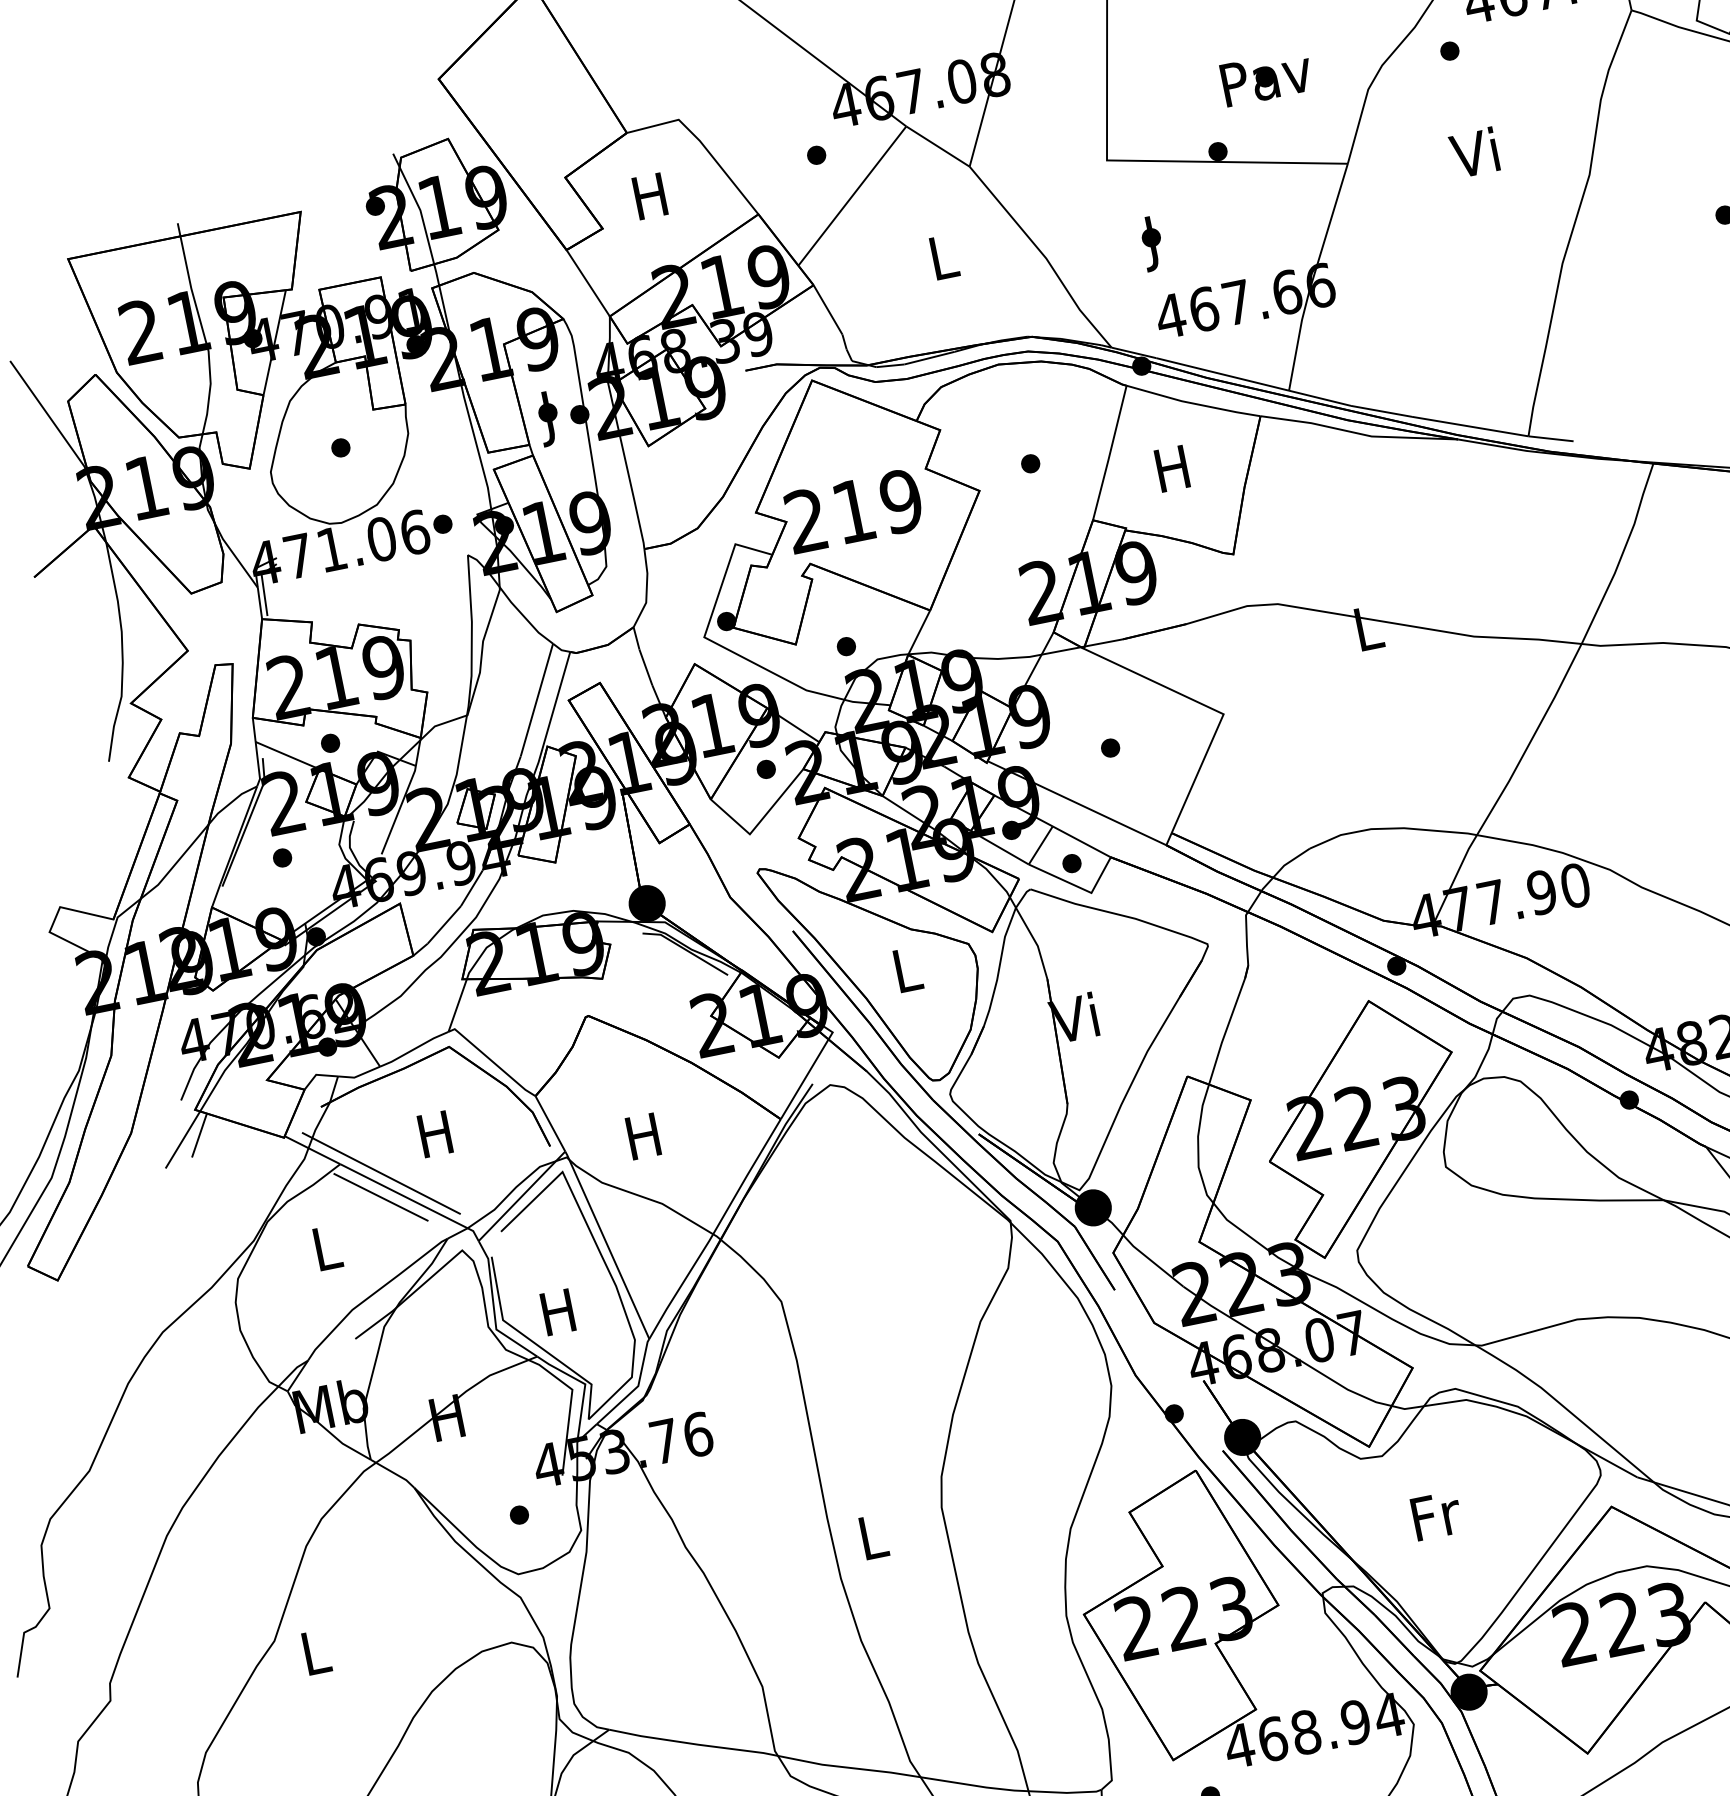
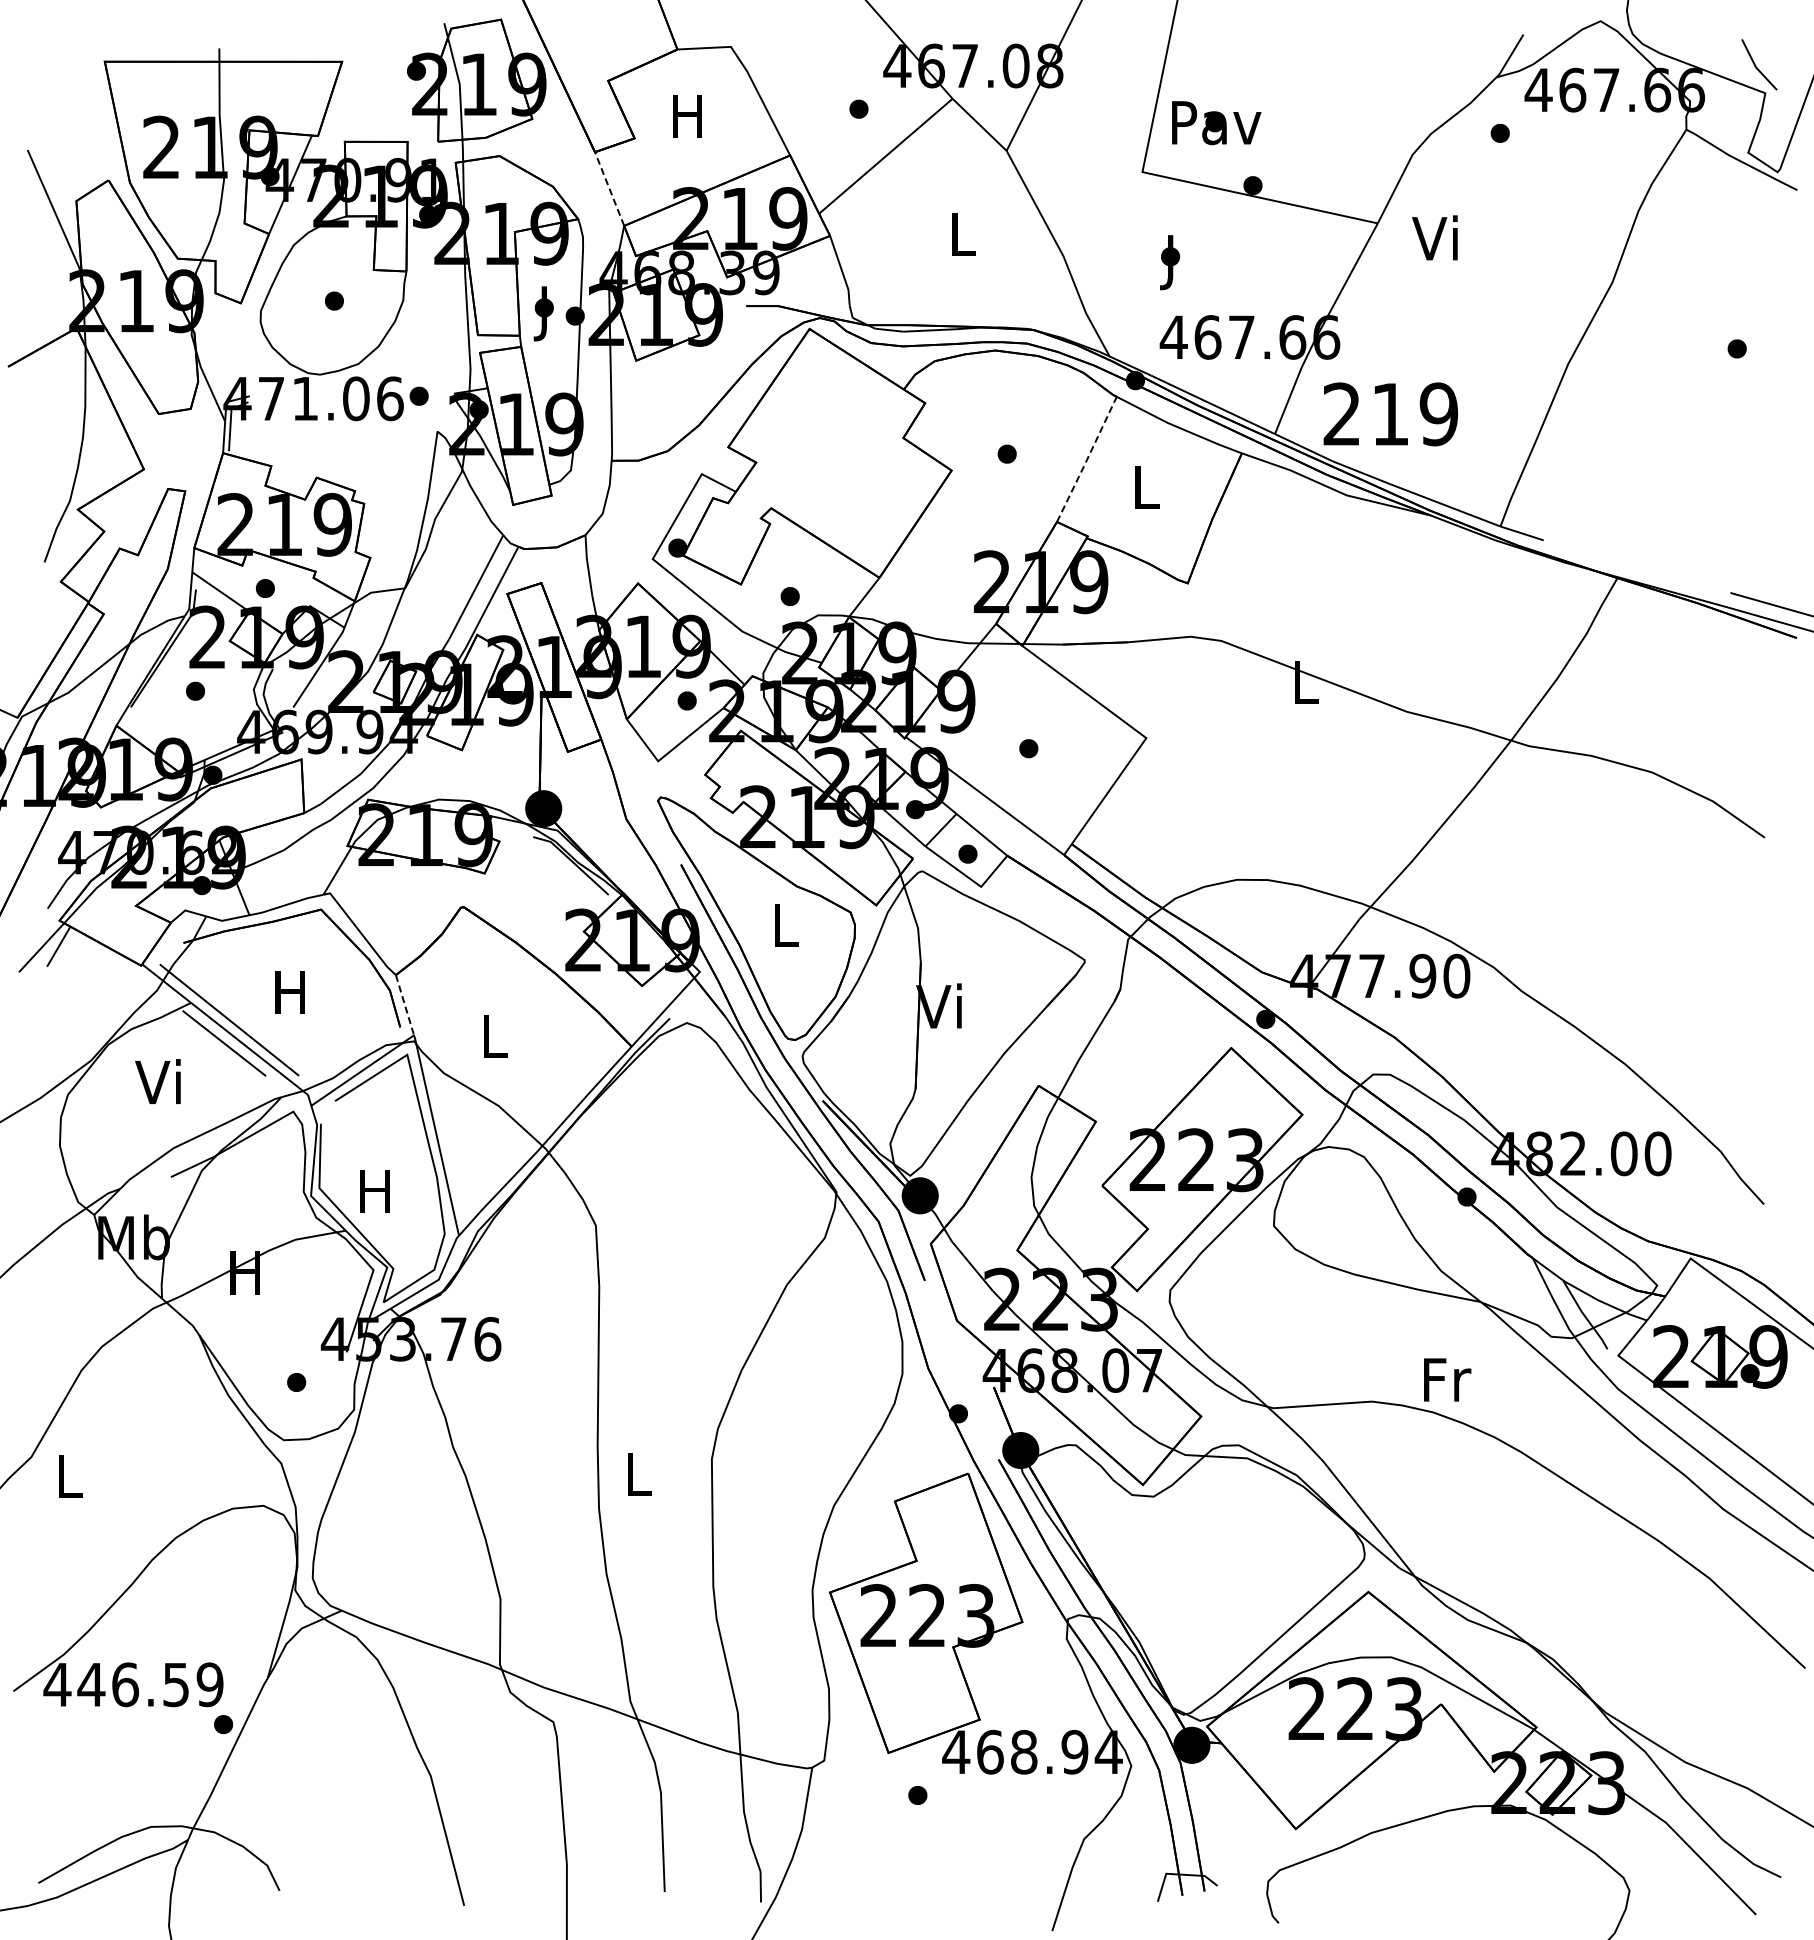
text: (1266, 78) -> (1216, 123), moved
text: (1473, 152) -> (1434, 237), moved
line: (588, 283) -> (609, 189), solid -> dashed
line: (1109, 454) -> (1086, 460), solid -> dashed
text: (1171, 469) -> (1144, 487), H -> L
text: (853, 511) -> (1390, 414), moved
line: (550, 1124) -> (405, 1005), solid -> dashed
text: (643, 1136) -> (493, 1036), H -> L
text: (323, 1247) -> (157, 1081), L -> Vi
text: (1436, 1515) -> (1447, 1379), moved

